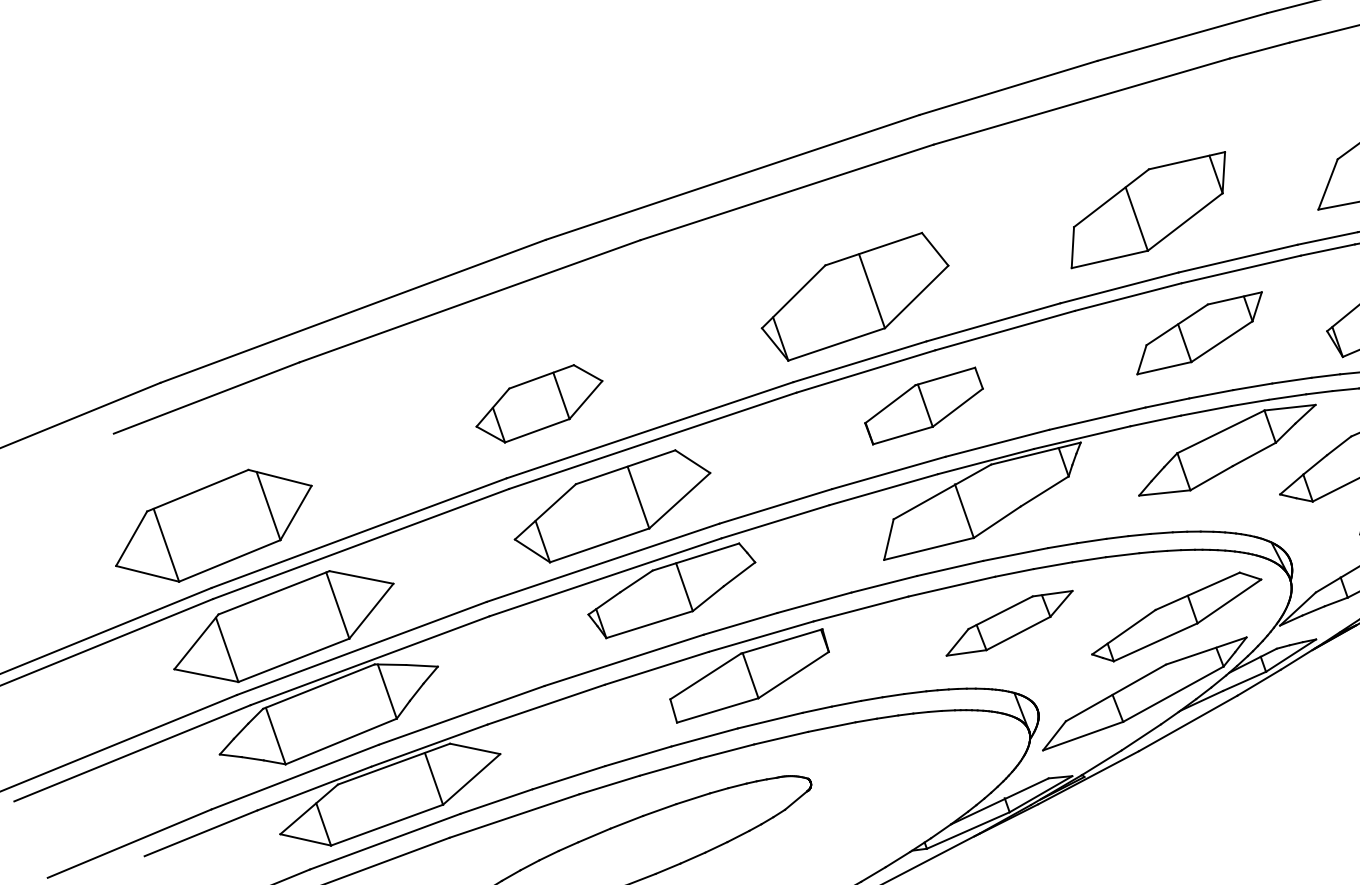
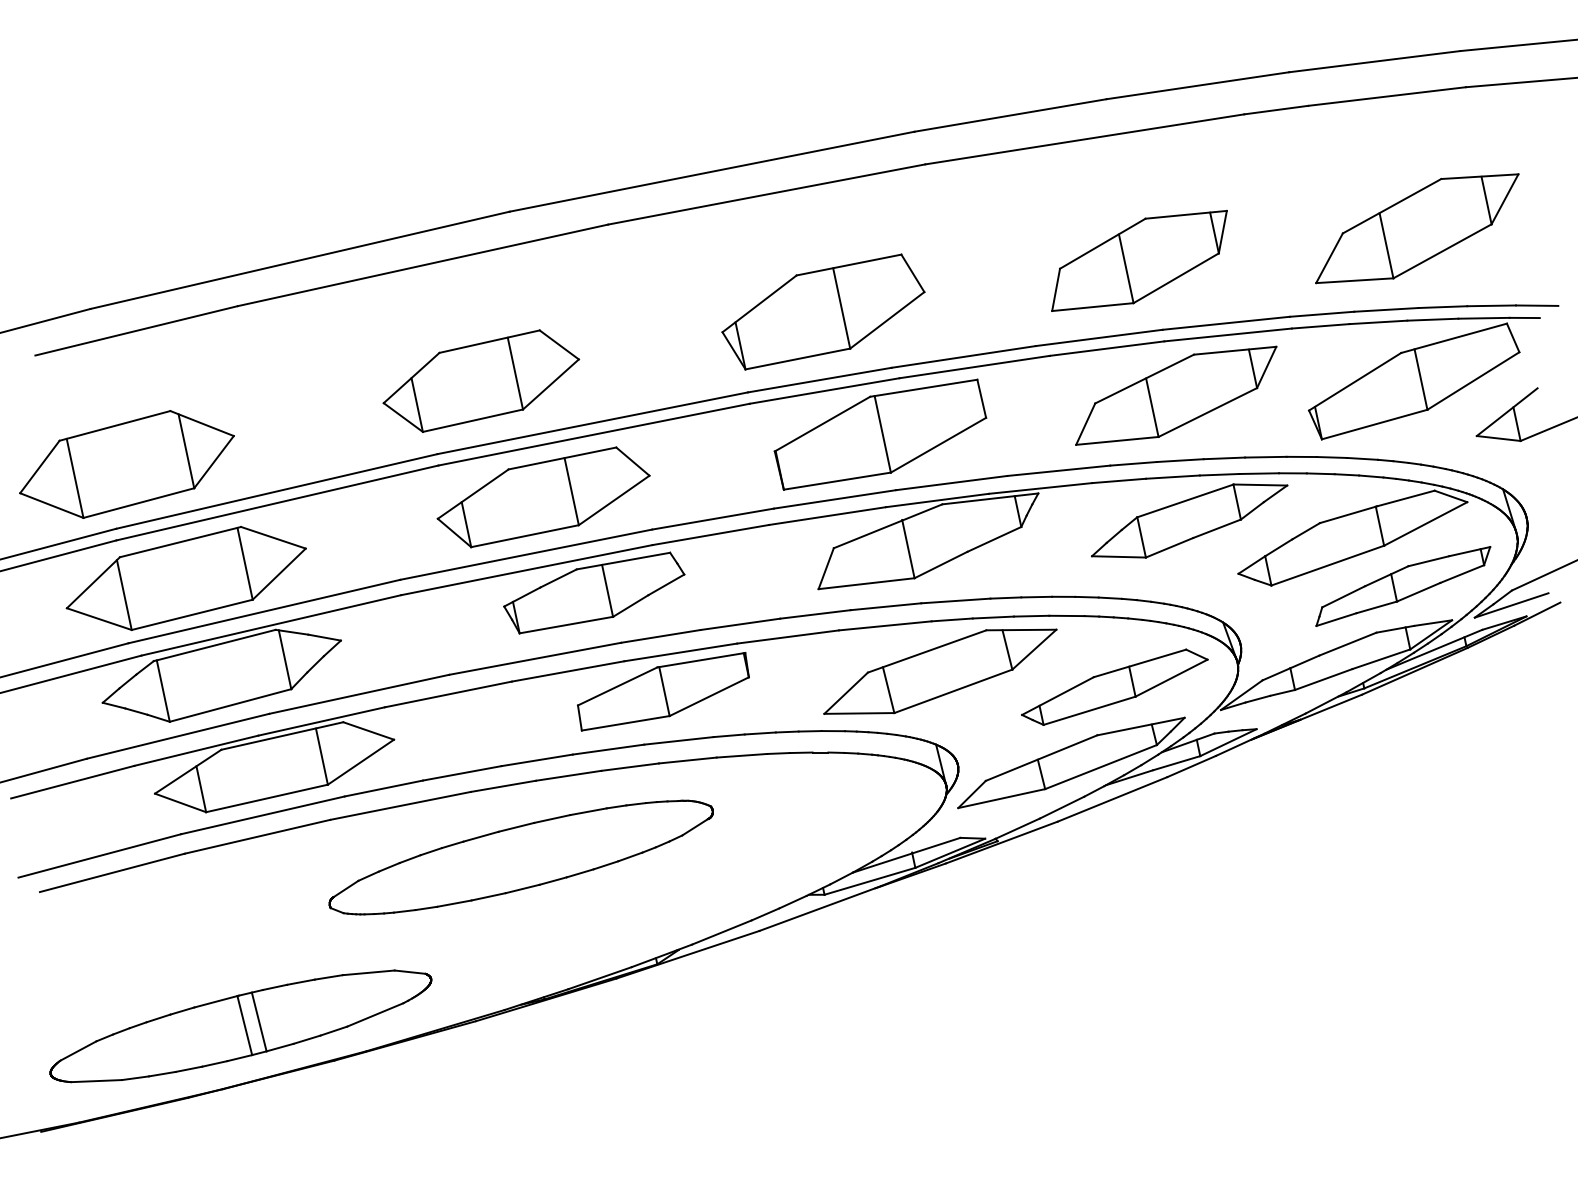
part: (1199, 333) -> (1176, 395), size x1.43
part: (539, 403) -> (481, 380), size x1.43
part: (924, 405) -> (880, 434), size x1.67
part: (1009, 623) -> (940, 671), size x1.67

